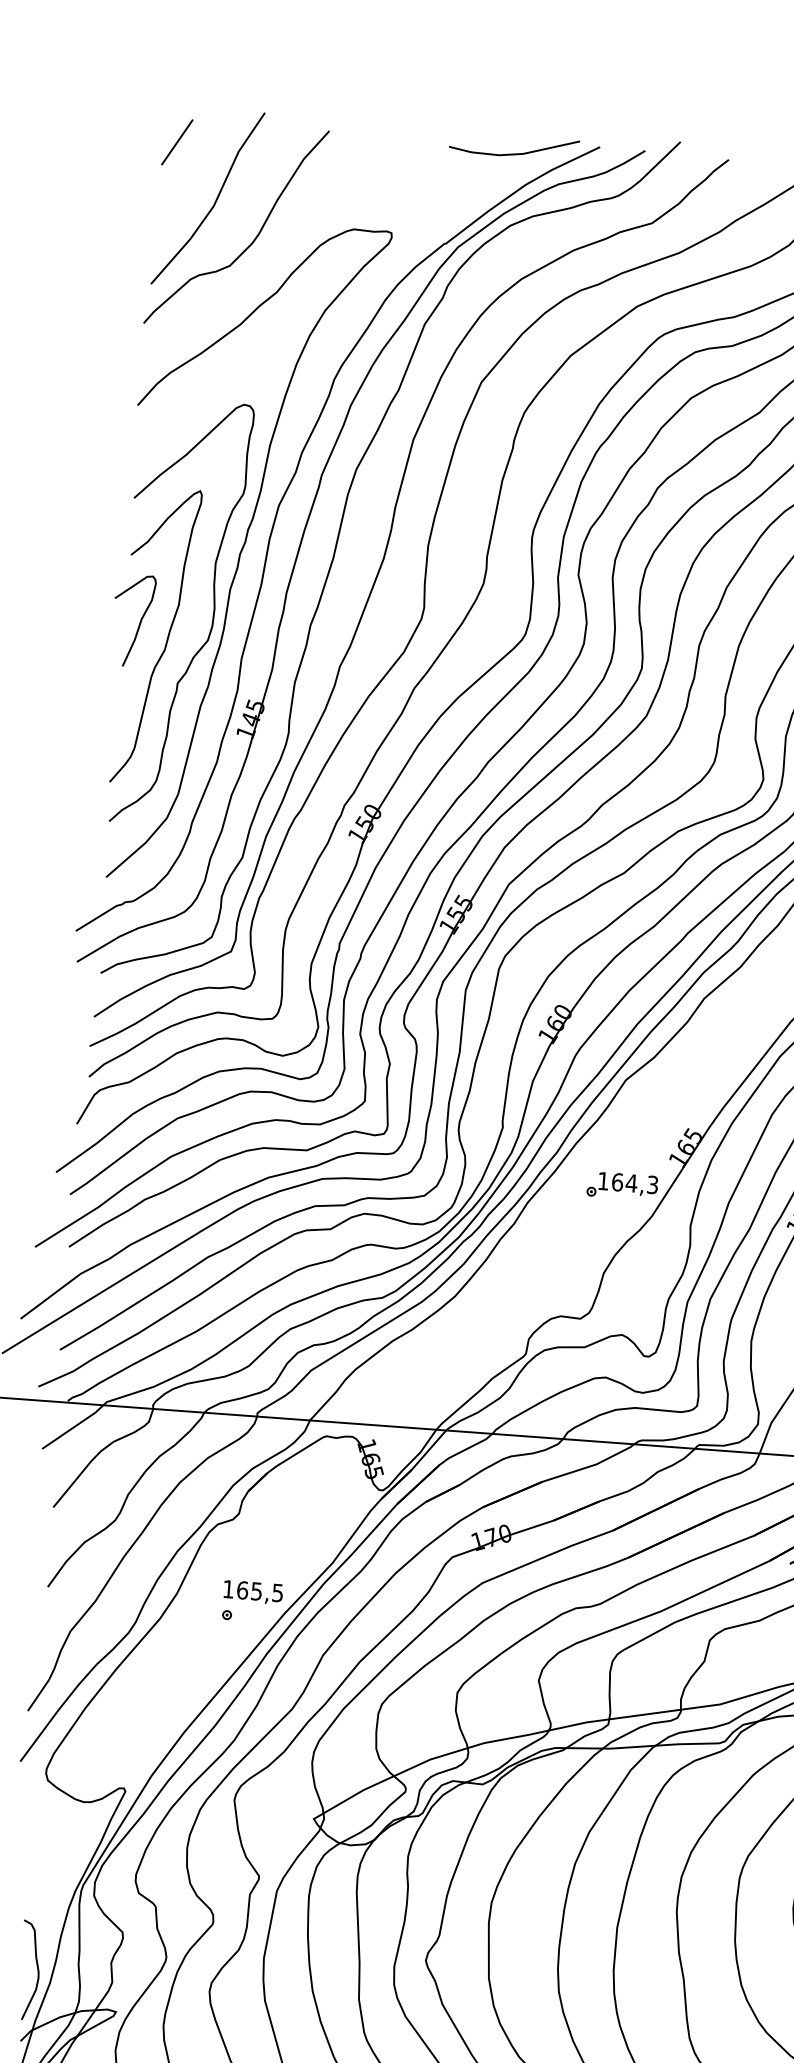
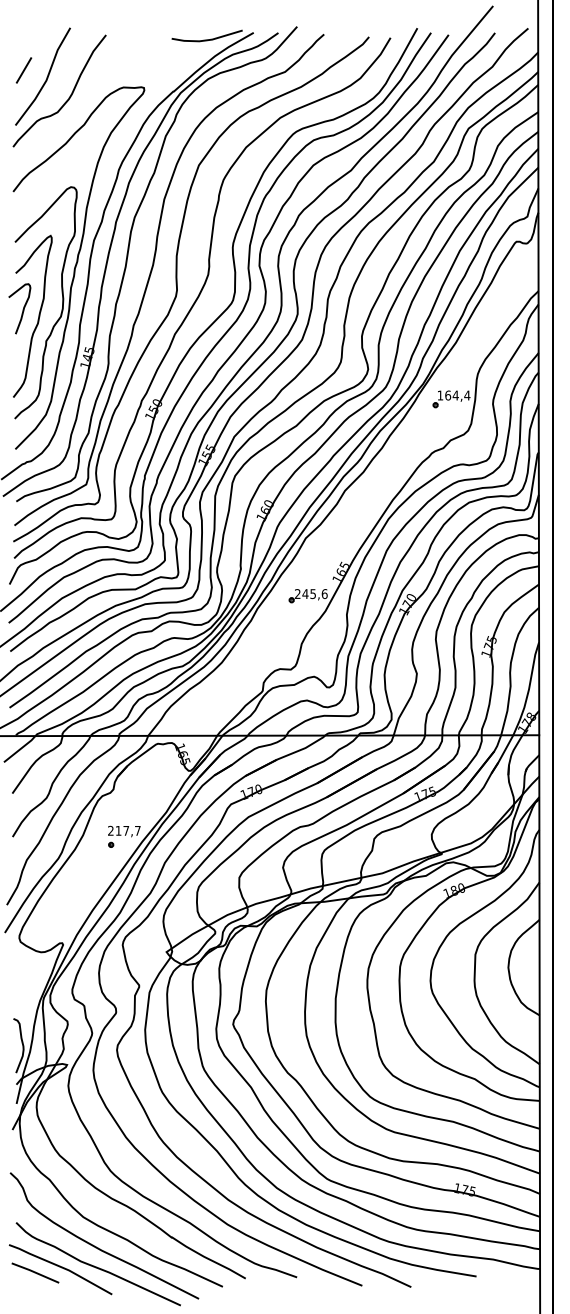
line: (176, 142) -> (23, 70), moved
text: (628, 1183) -> (311, 594), 164,3 -> 245,6
text: (253, 1590) -> (124, 830), 165,5 -> 217,7

